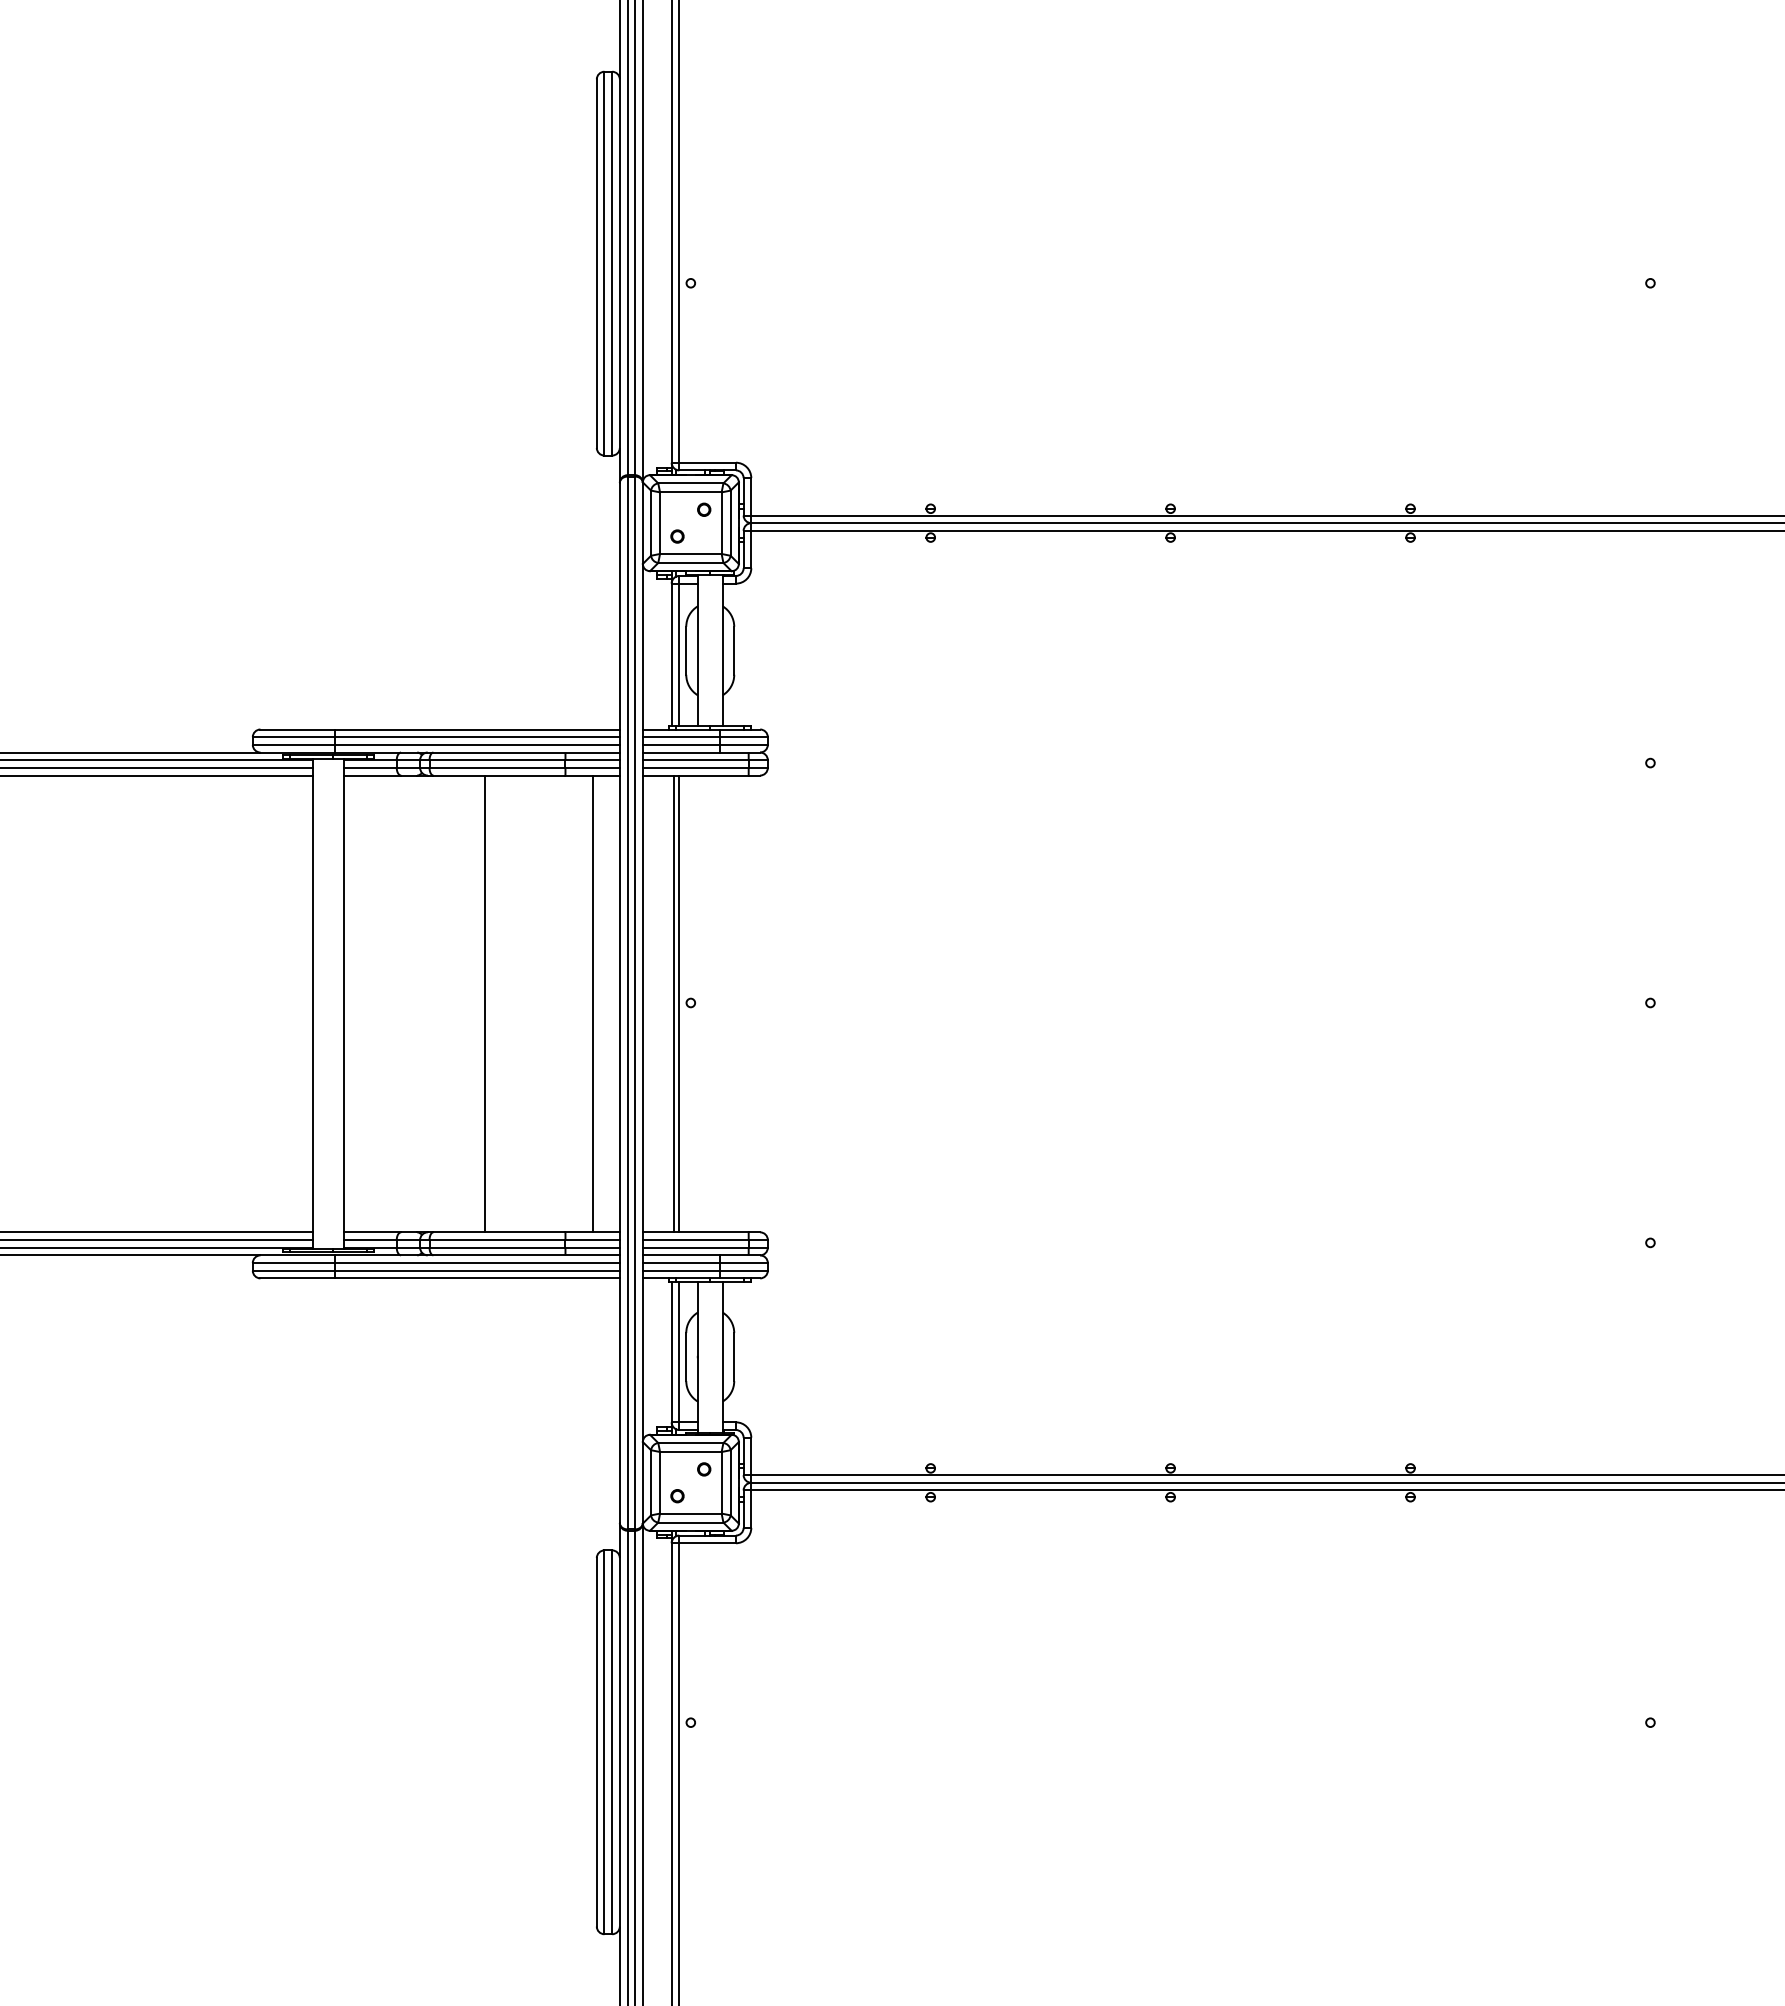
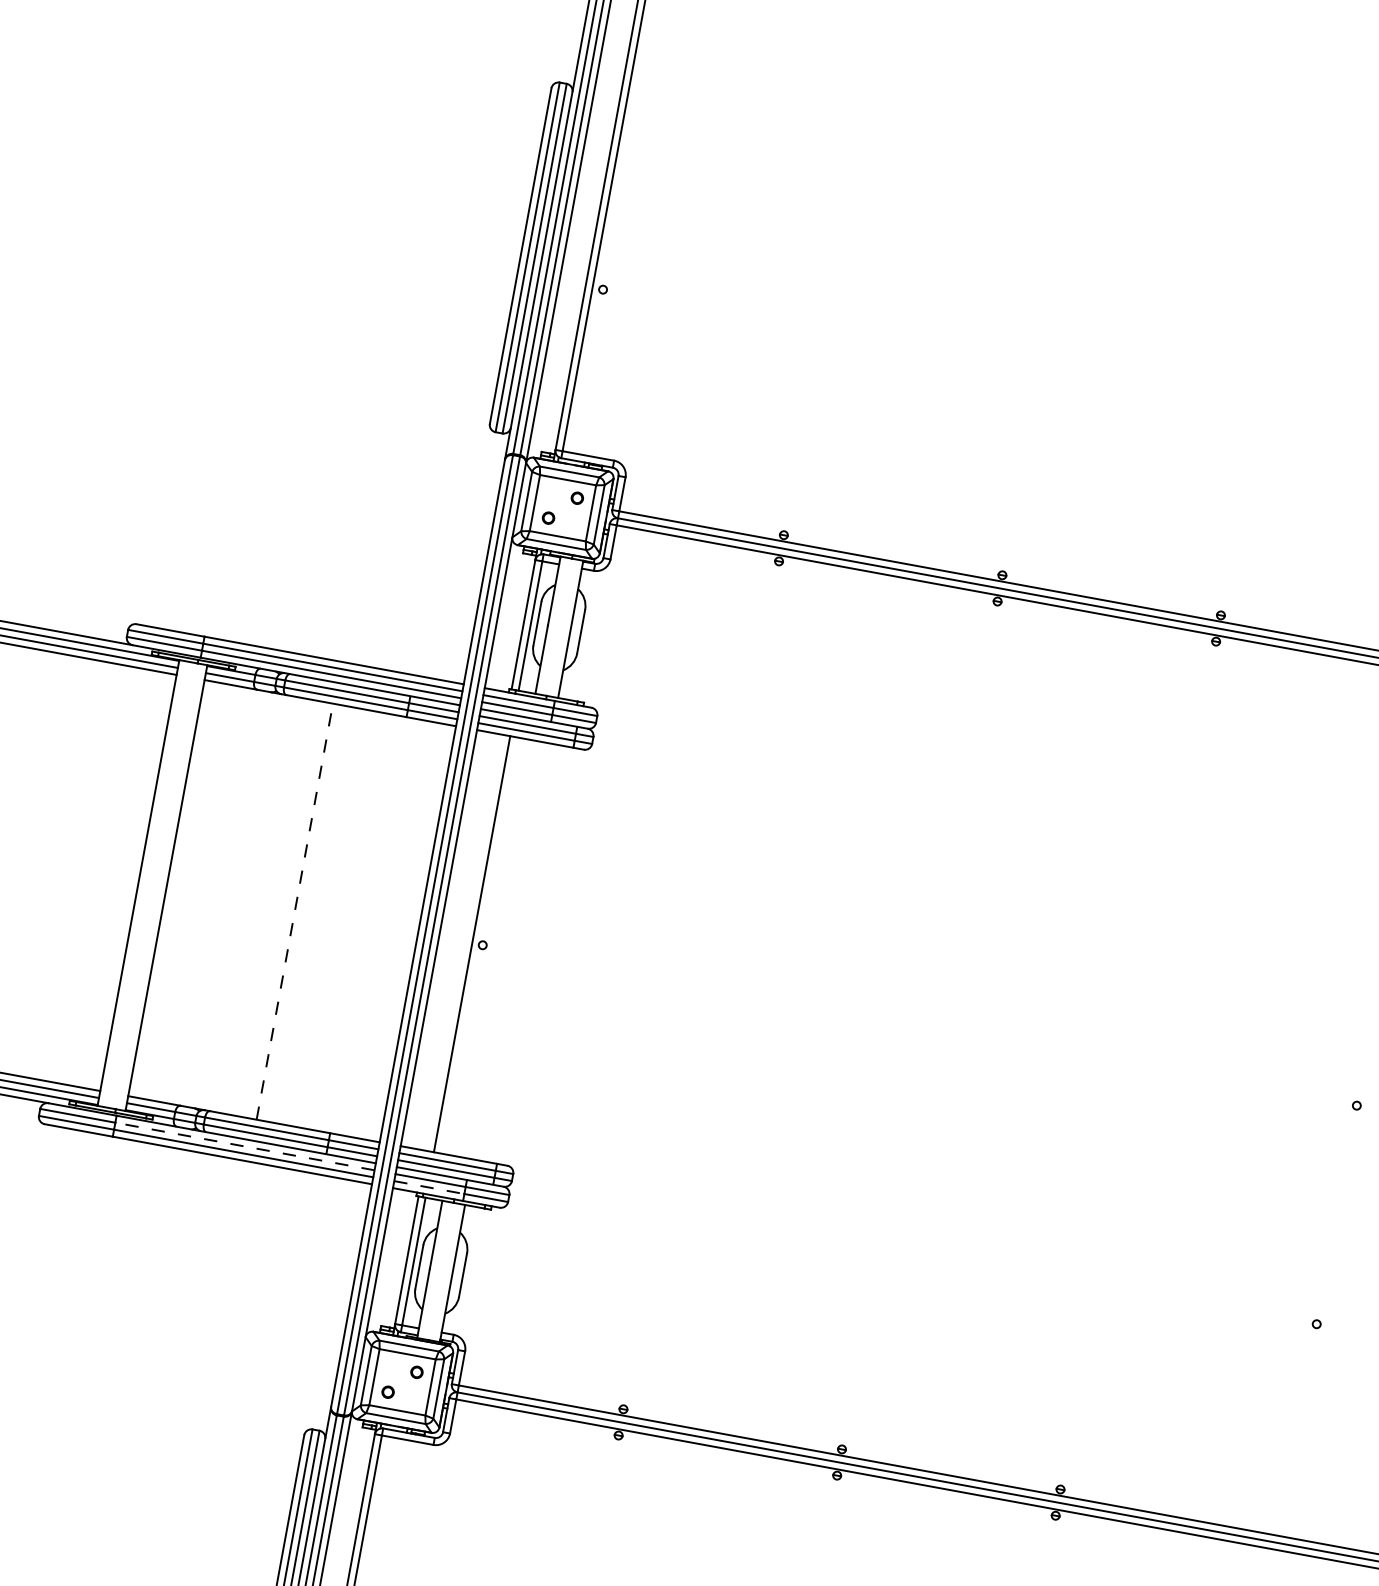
line: (484, 1003) -> (294, 911), solid -> dashed
line: (593, 1003) -> (393, 929), removed
line: (673, 1003) -> (466, 942), removed
line: (477, 1263) -> (244, 1146), solid -> dashed
line: (681, 1270) -> (429, 1187), solid -> dashed

